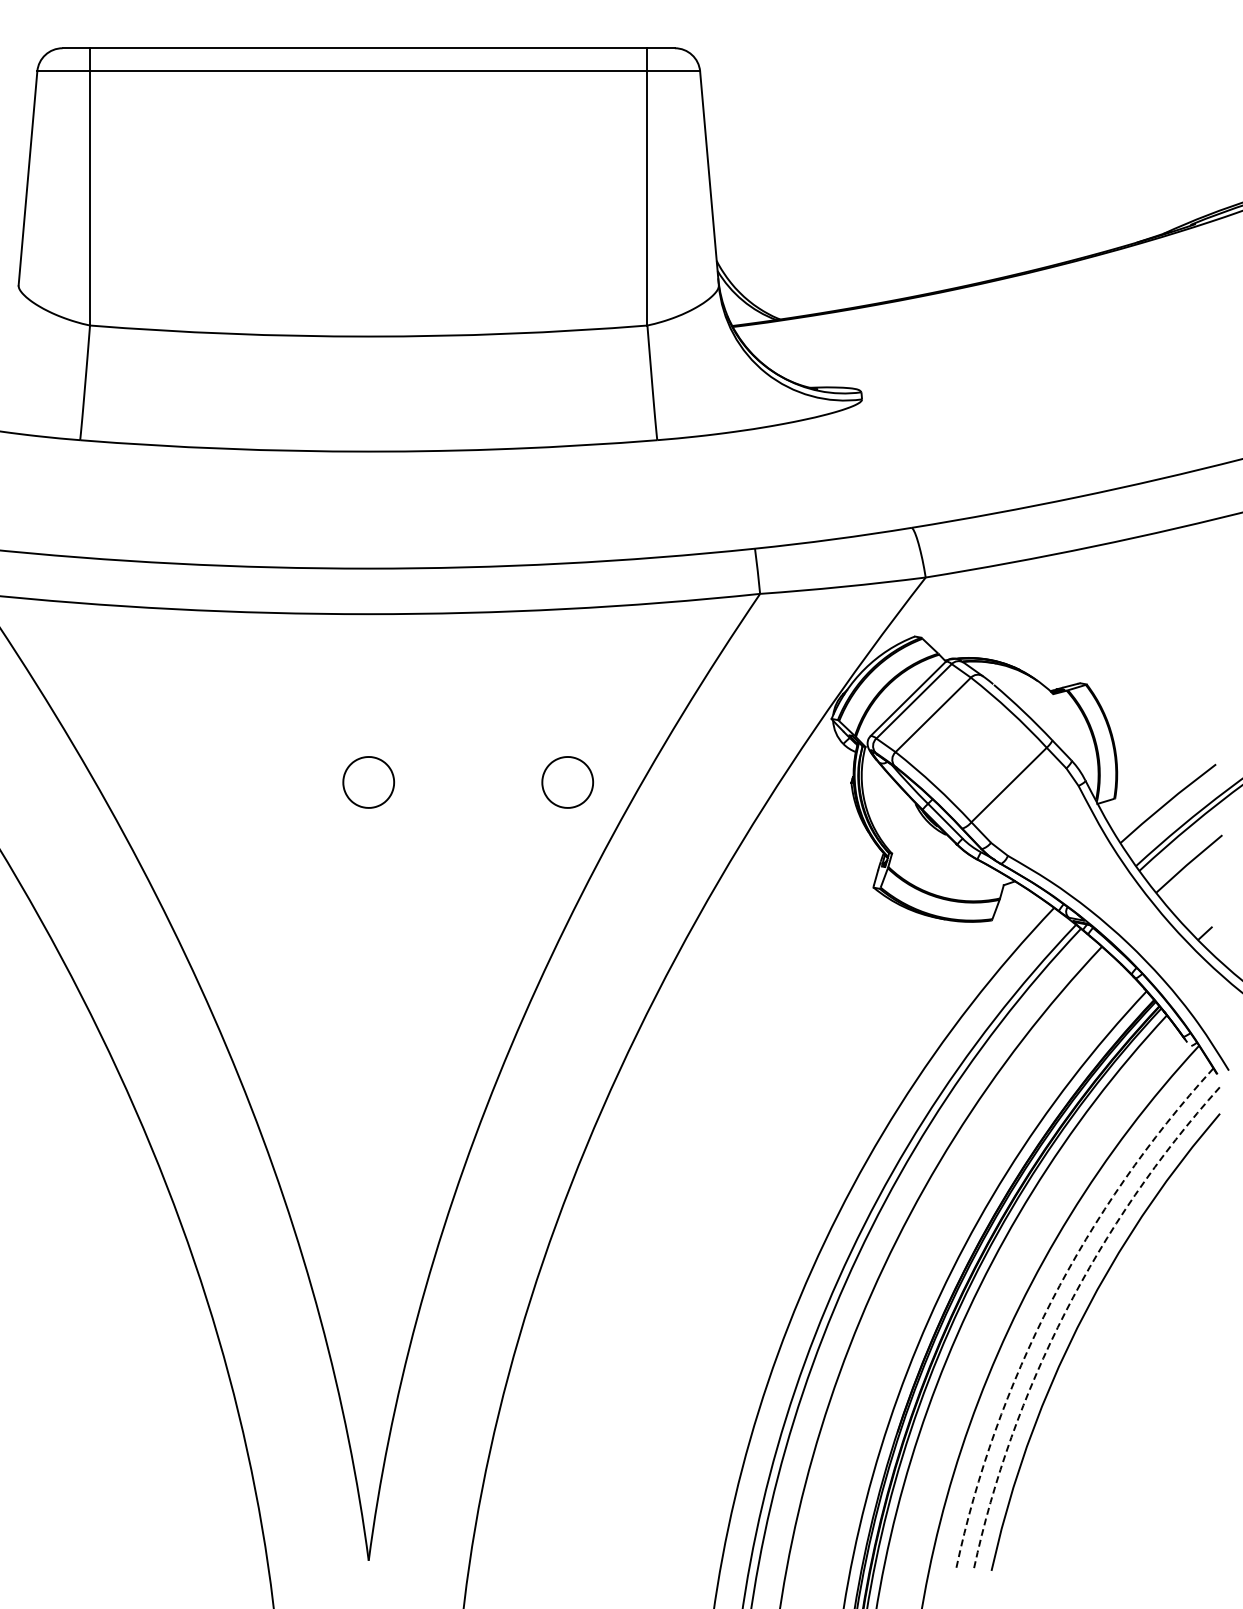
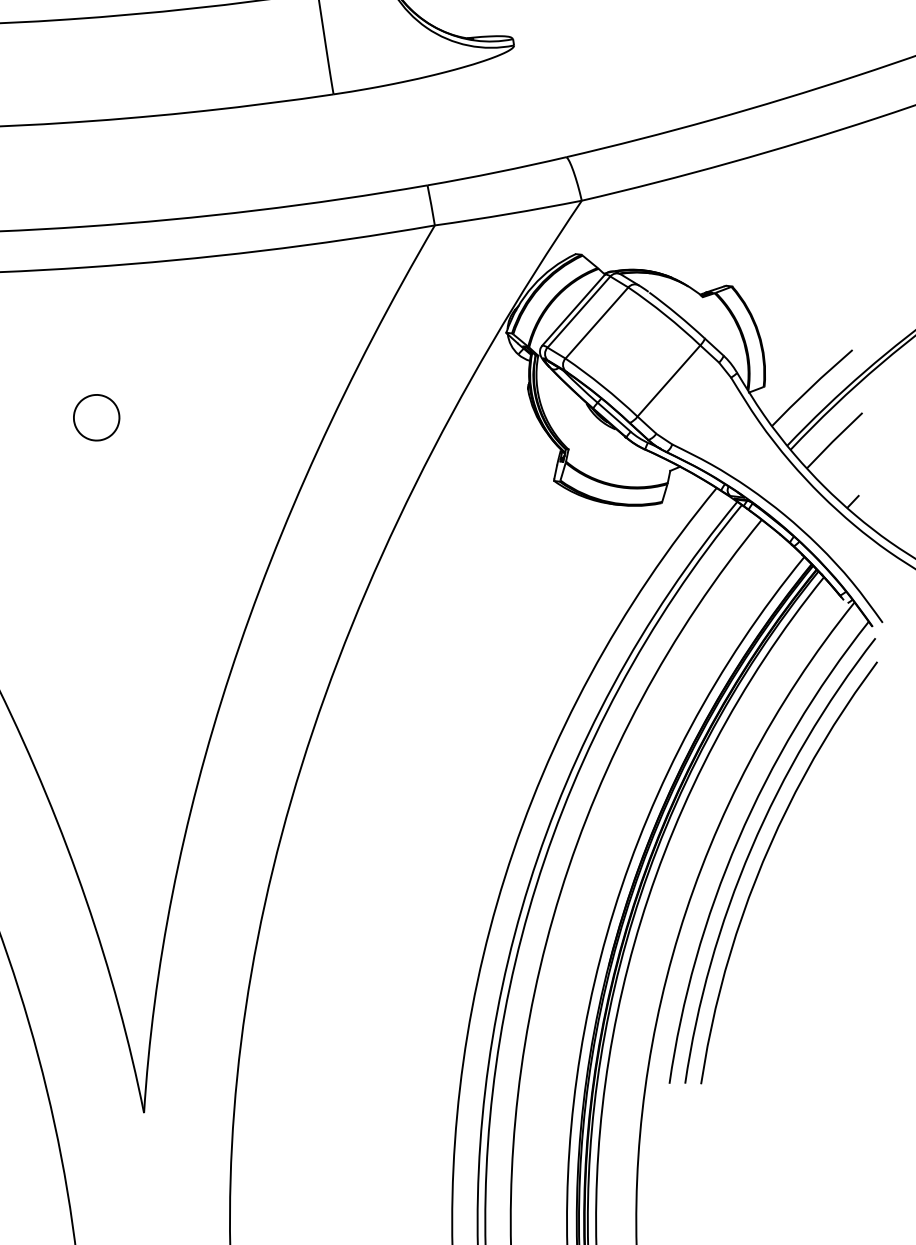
part: (567, 782) -> (274, 405), removed
arc: (1051, 1301) -> (738, 839), dashed -> solid
arc: (1065, 1312) -> (751, 848), dashed -> solid

